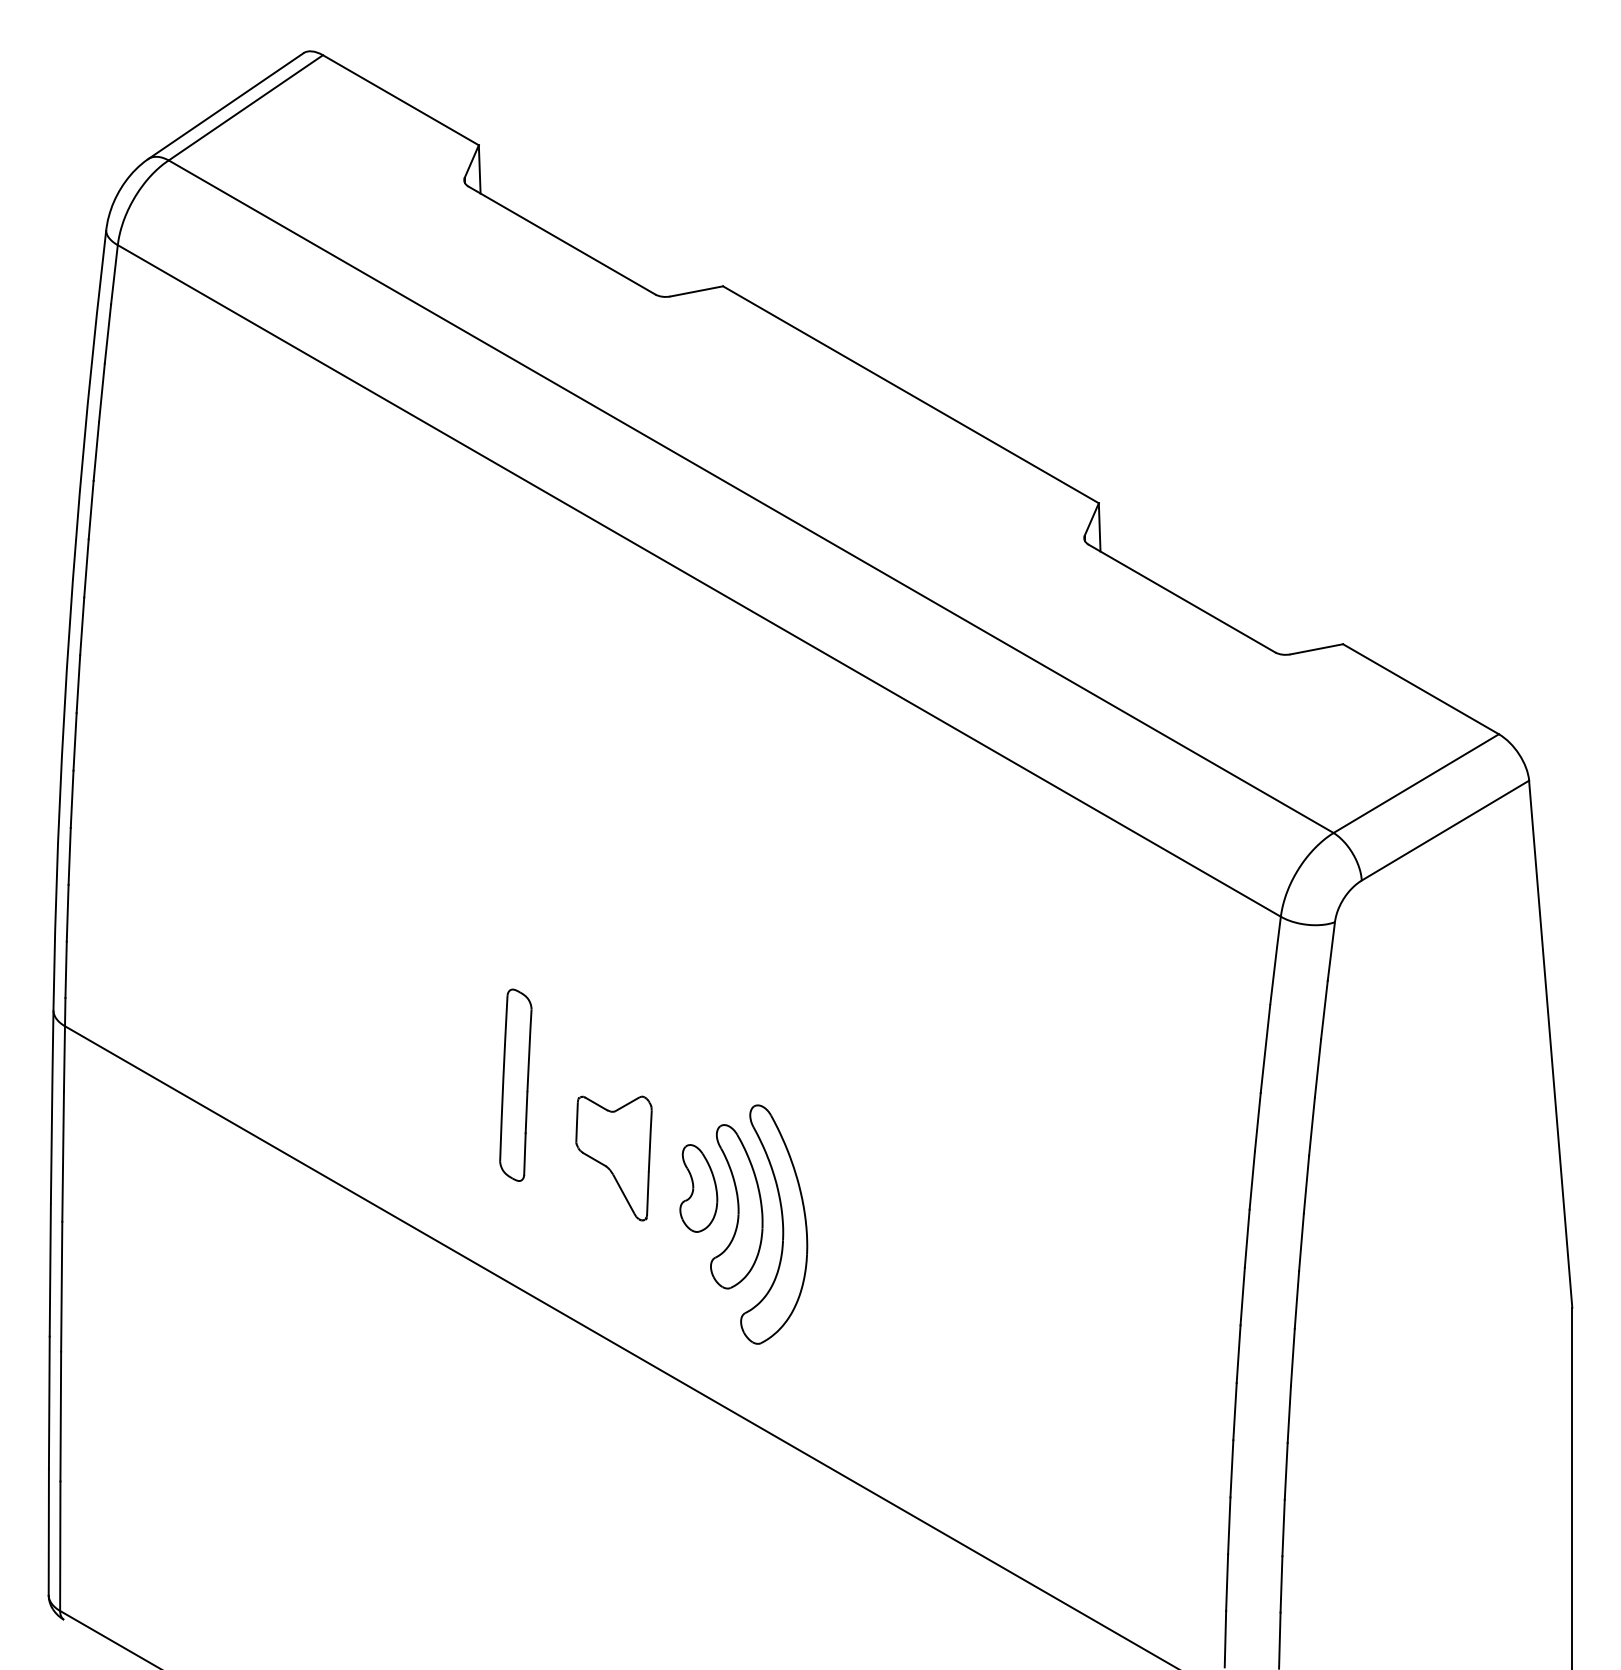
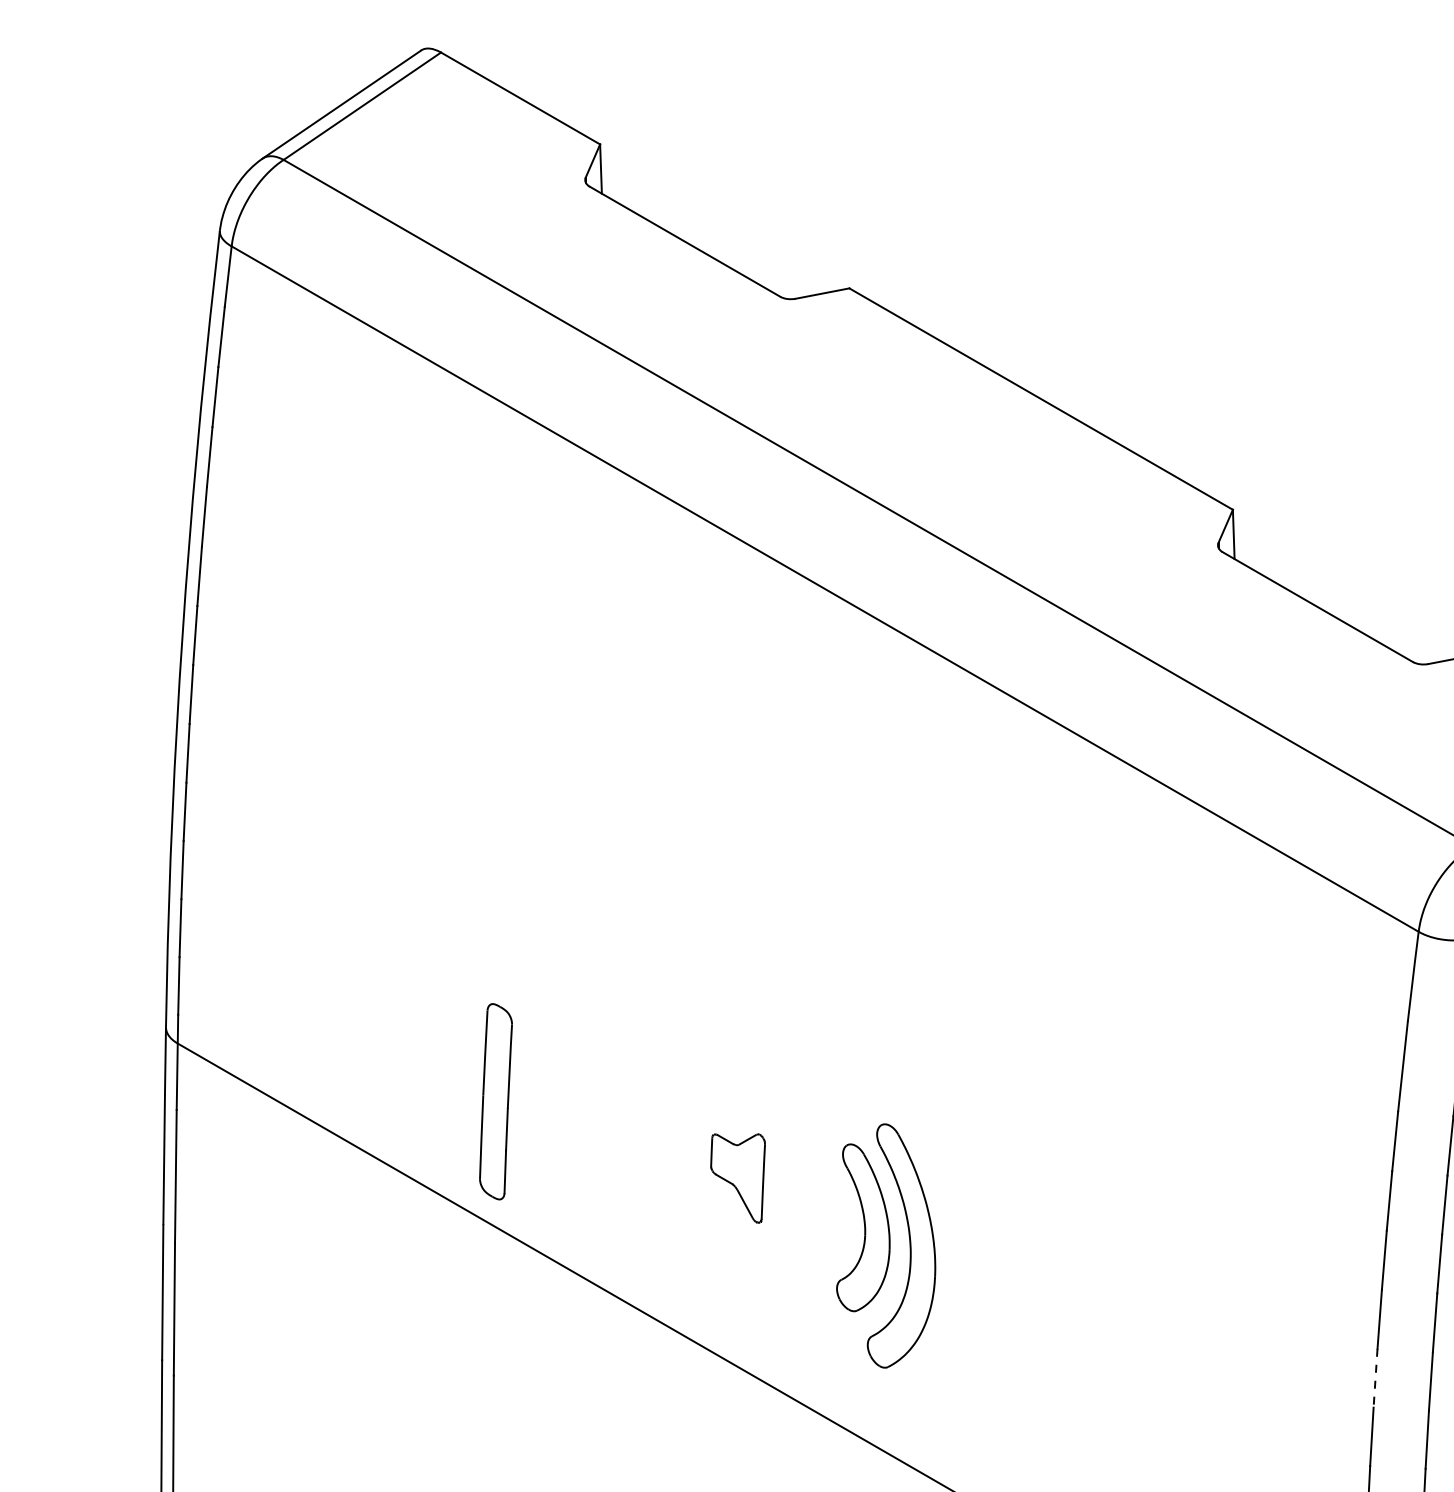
part: (515, 1084) -> (495, 1100), moved
part: (613, 1158) -> (737, 1178), size x0.7
part: (698, 1188) -> (824, 1209), removed
line: (1238, 1354) -> (1375, 1378), solid -> dashed

